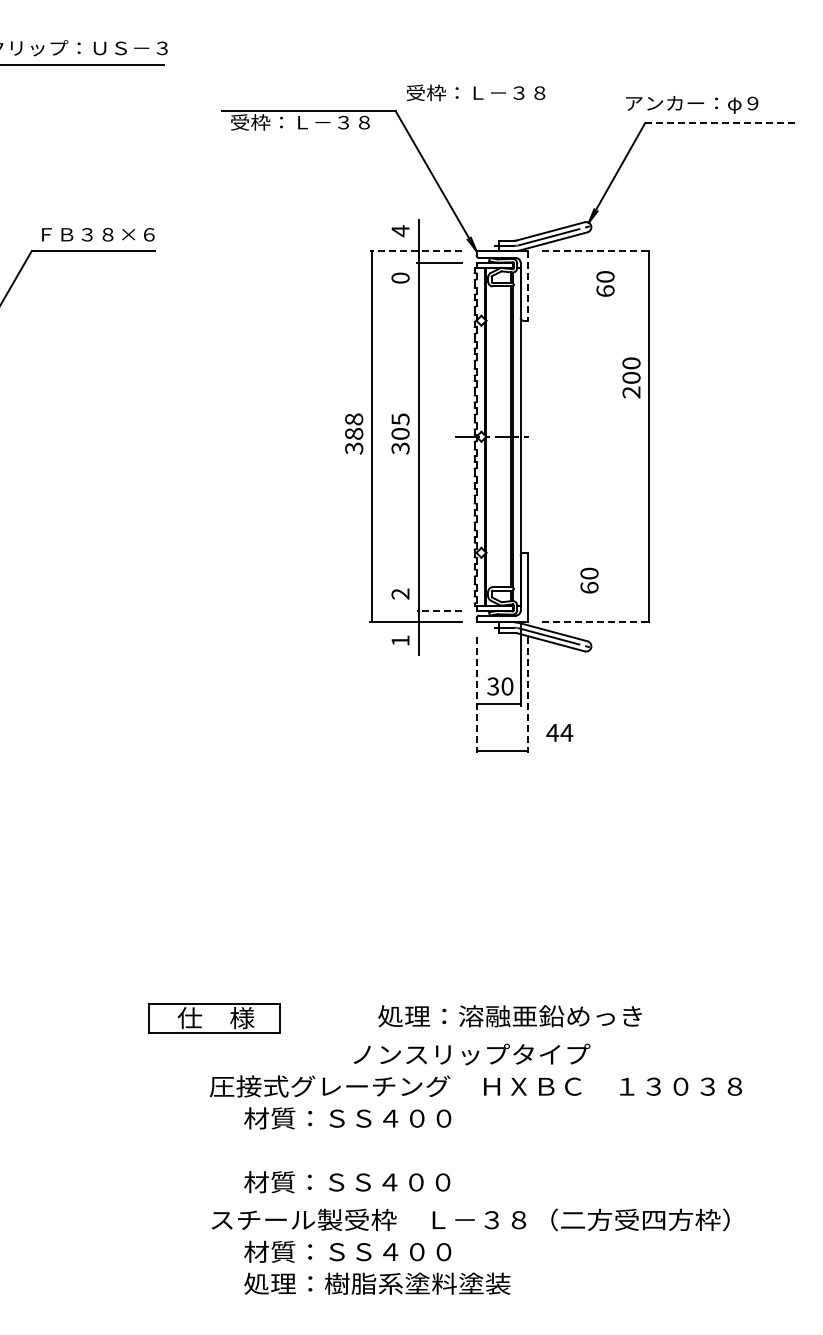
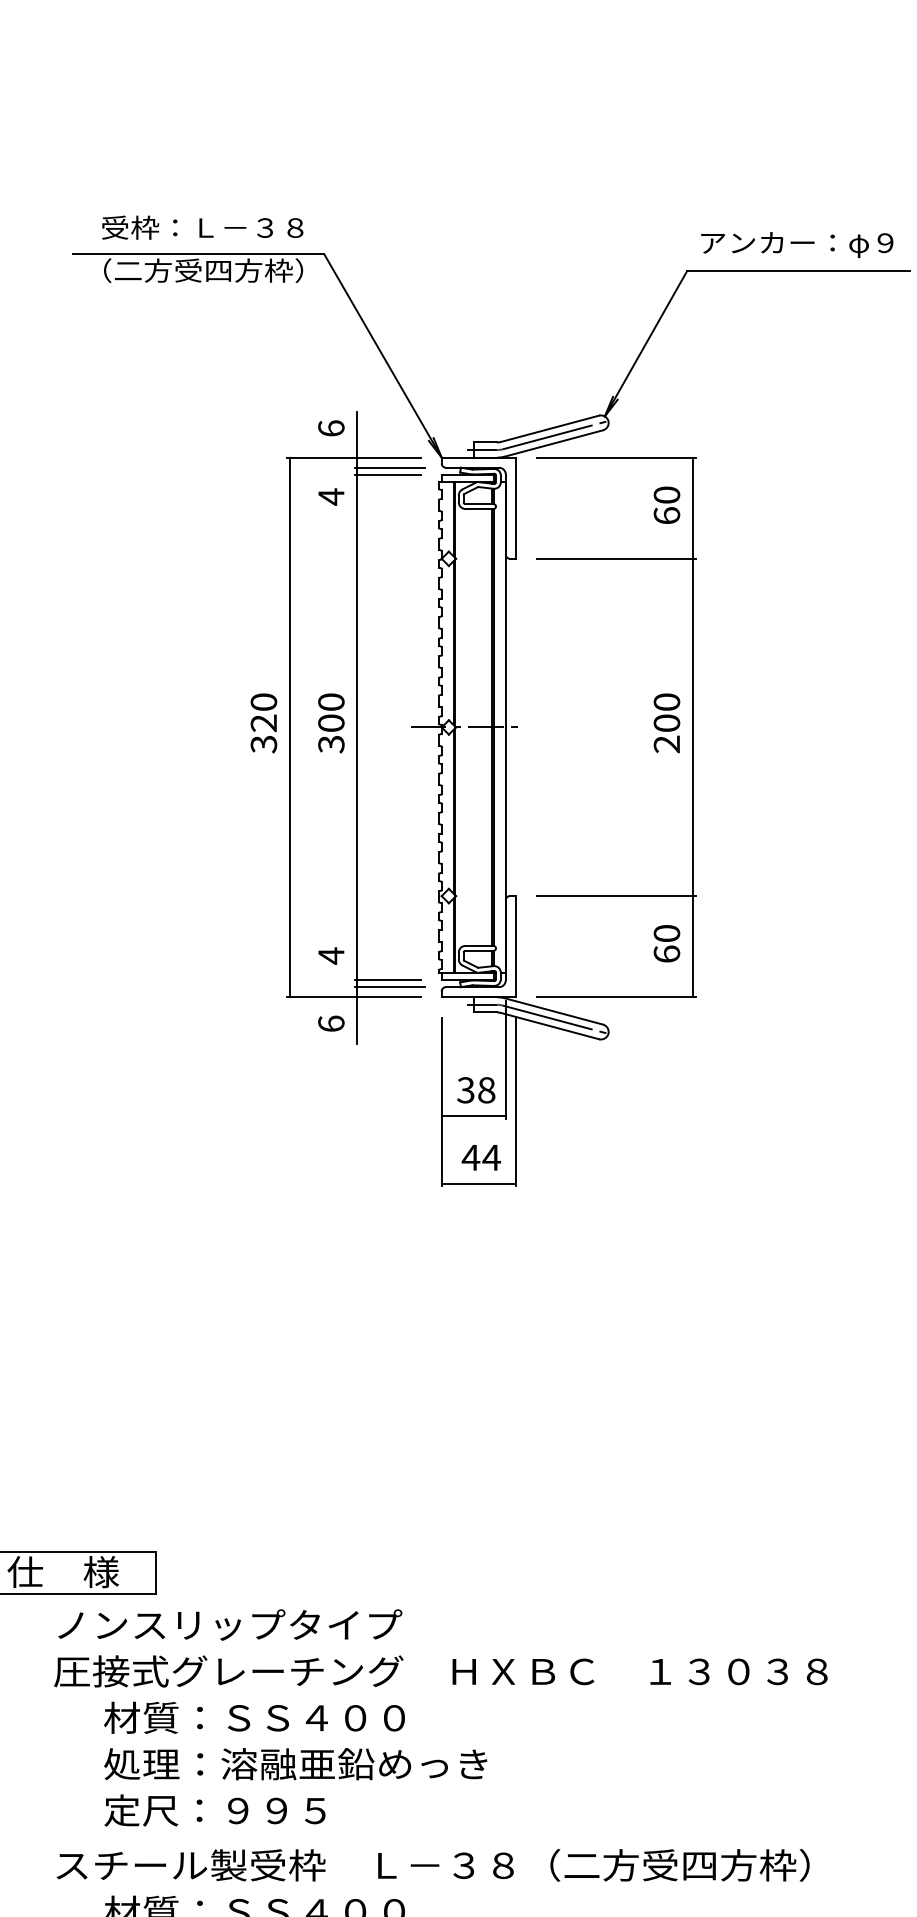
text: (476, 92) -> (203, 227), moved
text: (692, 104) -> (797, 244), moved
text: (306, 122) -> (194, 270), 受枠：Ｌ－３８ -> （二方受四方枠）
line: (721, 123) -> (797, 272), dashed -> solid
text: (400, 231) -> (331, 429), 4 -> 6
line: (416, 251) -> (354, 458), dashed -> solid
line: (596, 251) -> (616, 458), dashed -> solid
line: (440, 258) -> (389, 468), added
text: (400, 278) -> (331, 497), 0 -> 4
text: (605, 283) -> (666, 504), moved
line: (527, 285) -> (515, 507), dashed -> solid
line: (596, 320) -> (616, 558), added
text: (631, 377) -> (666, 722), moved
text: (400, 419) -> (331, 702), 305 -> 300
text: (354, 426) -> (264, 712), 388 -> 320
line: (596, 552) -> (616, 895), added
text: (589, 580) -> (666, 943), moved
text: (400, 594) -> (331, 956), 2 -> 4
line: (439, 610) -> (387, 979), dashed -> solid
line: (440, 615) -> (389, 987), added
line: (596, 622) -> (616, 997), dashed -> solid
text: (400, 640) -> (331, 1023), 1 -> 6
text: (507, 686) -> (486, 1090), 30 -> 38
line: (476, 694) -> (441, 1101), dashed -> solid
line: (527, 694) -> (515, 1101), dashed -> solid
text: (559, 732) -> (480, 1157), moved
text: (509, 1016) -> (294, 1764), moved
text: (471, 1054) -> (229, 1625), moved
text: (347, 1182) -> (254, 1811), 材質：ＳＳ４００ -> 定尺：９９５

